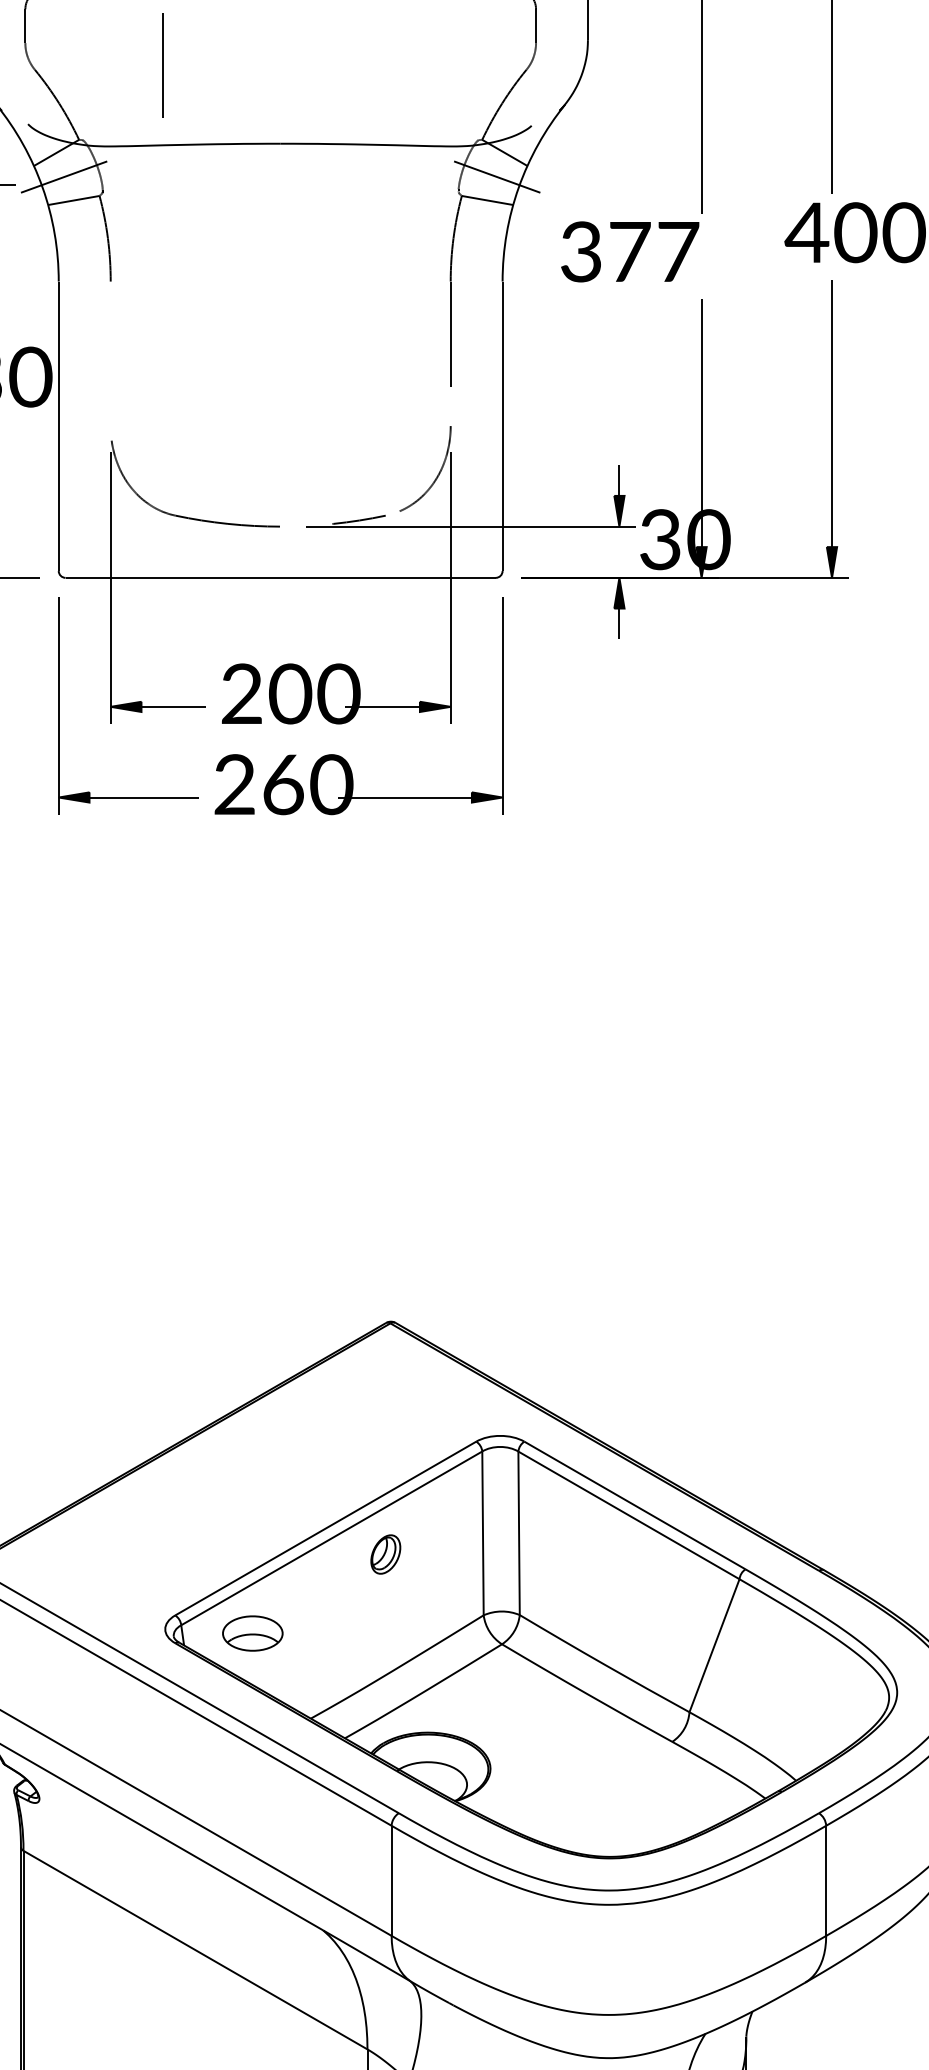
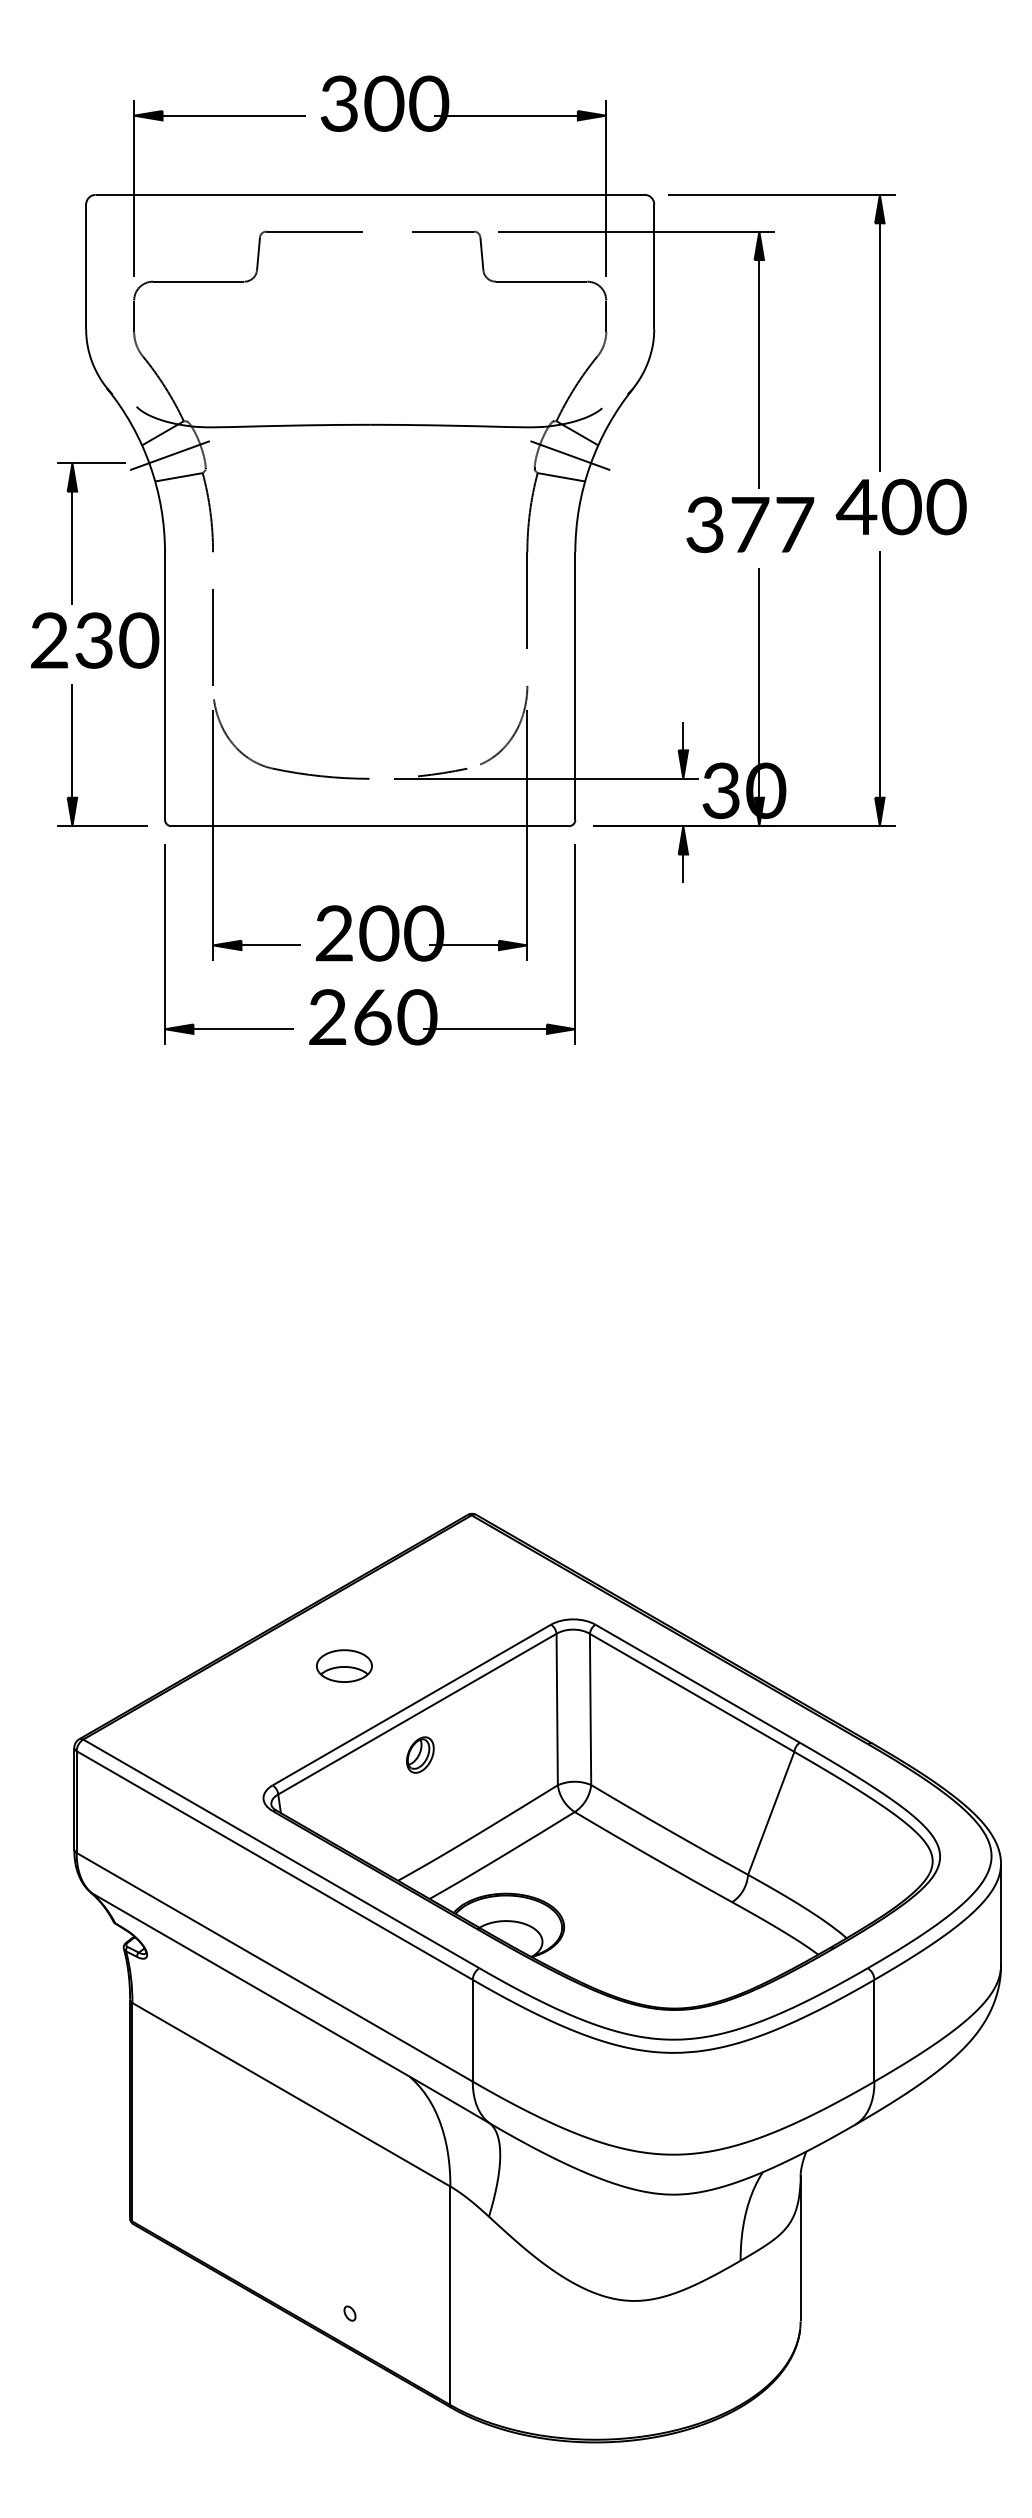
line: (162, 65) -> (212, 637), moved
text: (630, 251) -> (750, 524), moved
part: (385, 1553) -> (420, 1754), moved
part: (252, 1632) -> (344, 1665), moved

